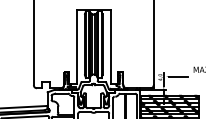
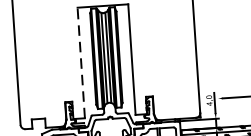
line: (76, 46) -> (80, 62), solid -> dashed

